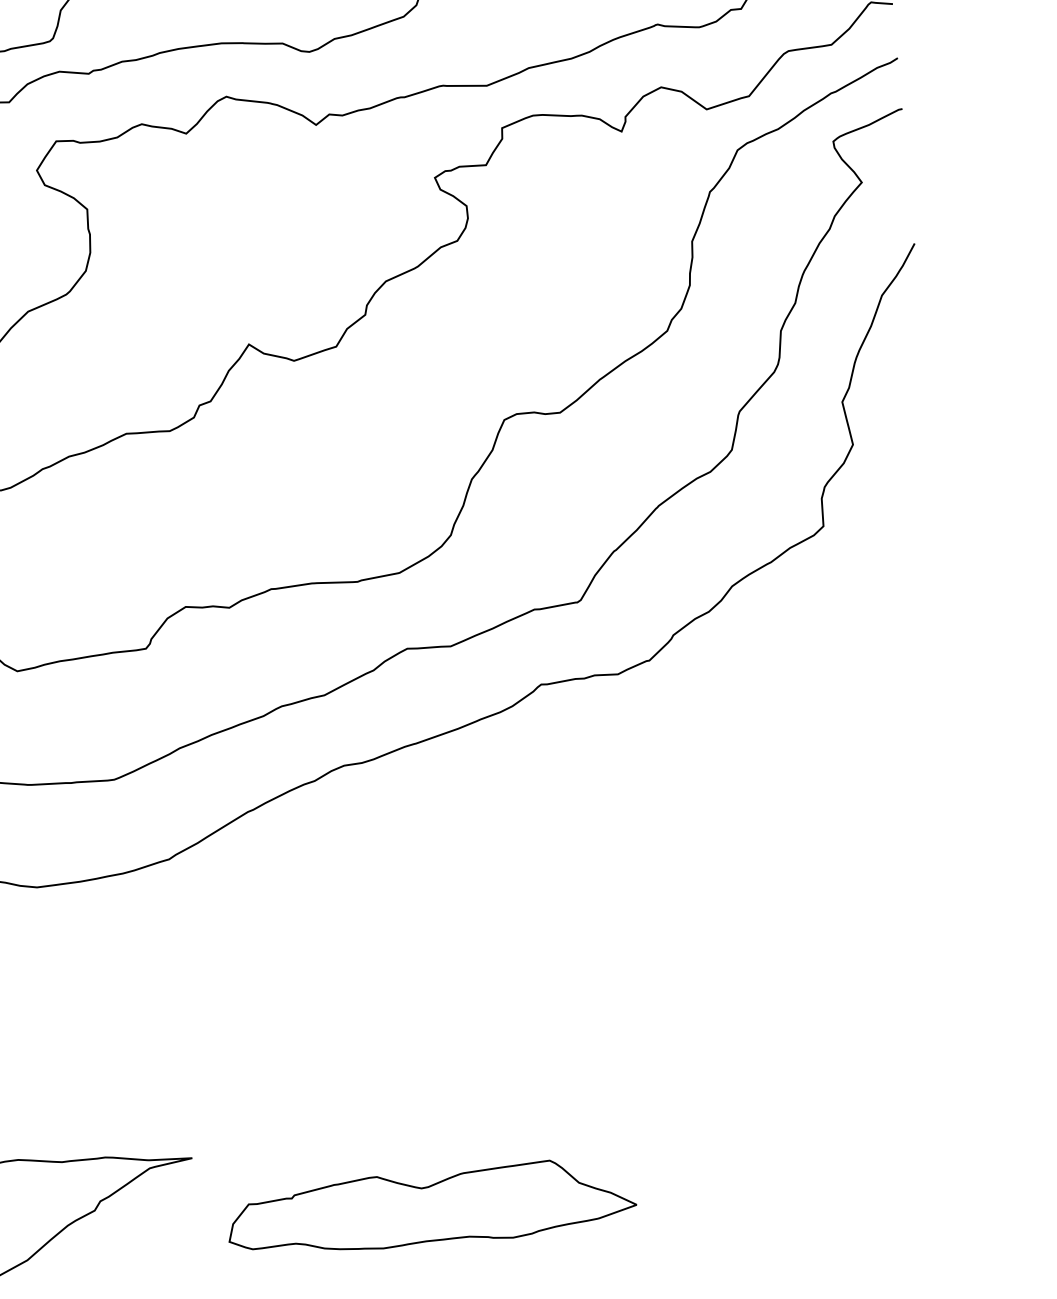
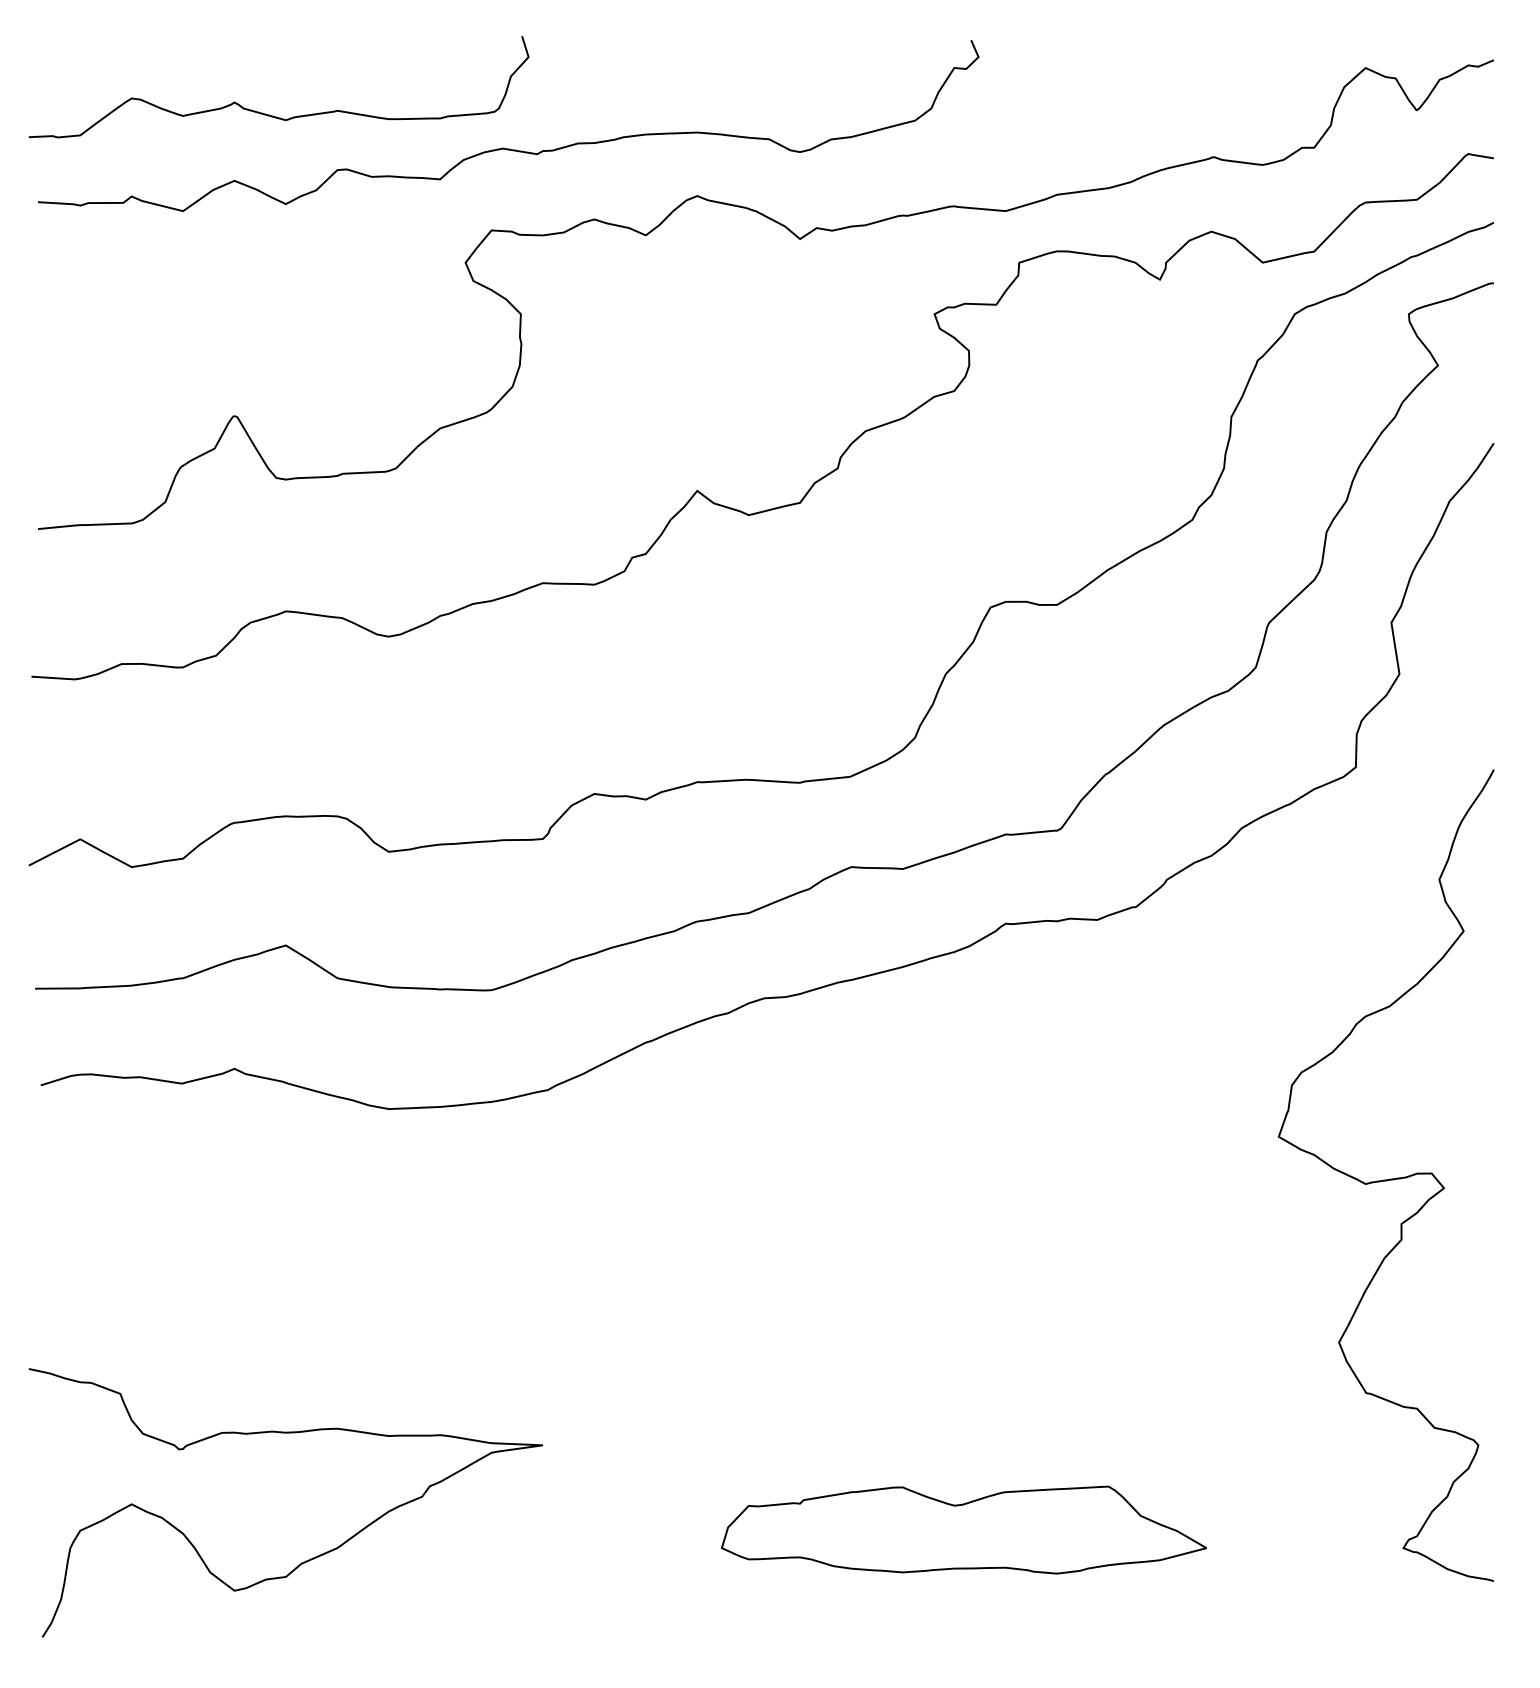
curve: (880, 870) -> (1386, 1179), added
part: (431, 1207) -> (963, 1529), moved

